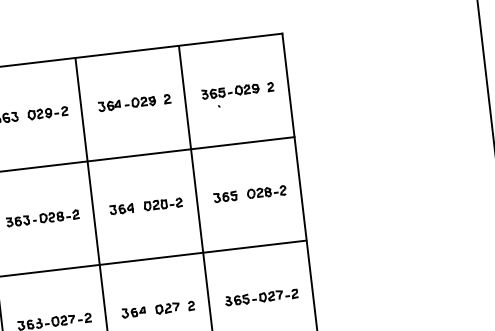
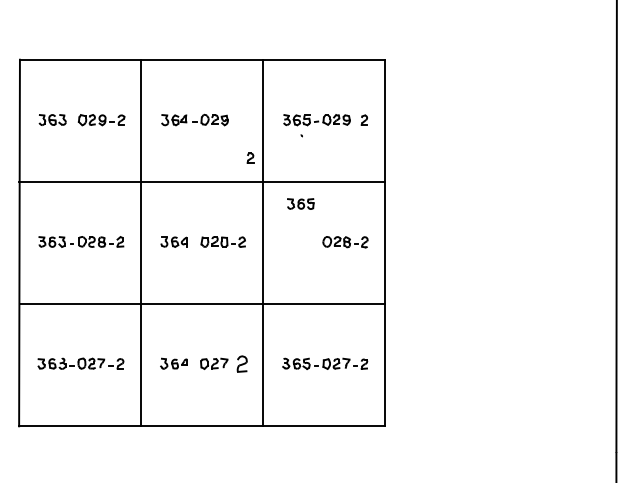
part: (167, 98) -> (250, 157), moved
part: (225, 196) -> (300, 203), moved
part: (191, 305) -> (242, 363), size x1.6

